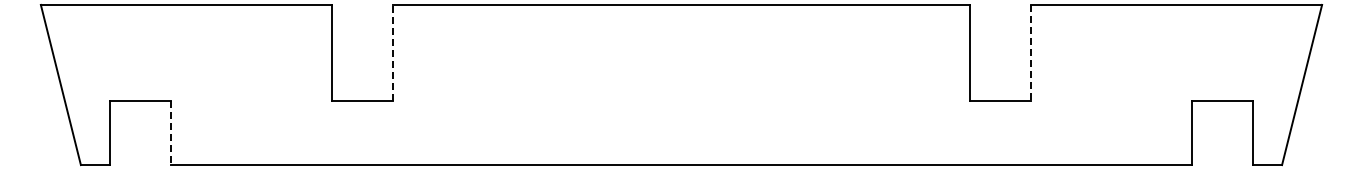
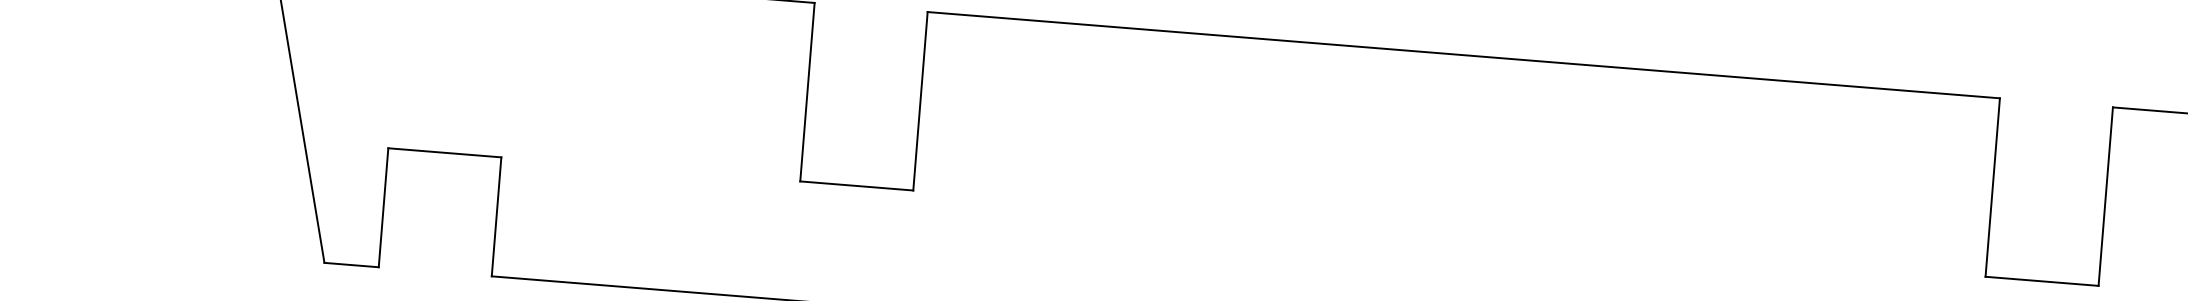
line: (392, 52) -> (919, 100), dashed -> solid
line: (1031, 53) -> (2106, 197), dashed -> solid
line: (171, 133) -> (497, 217), dashed -> solid

